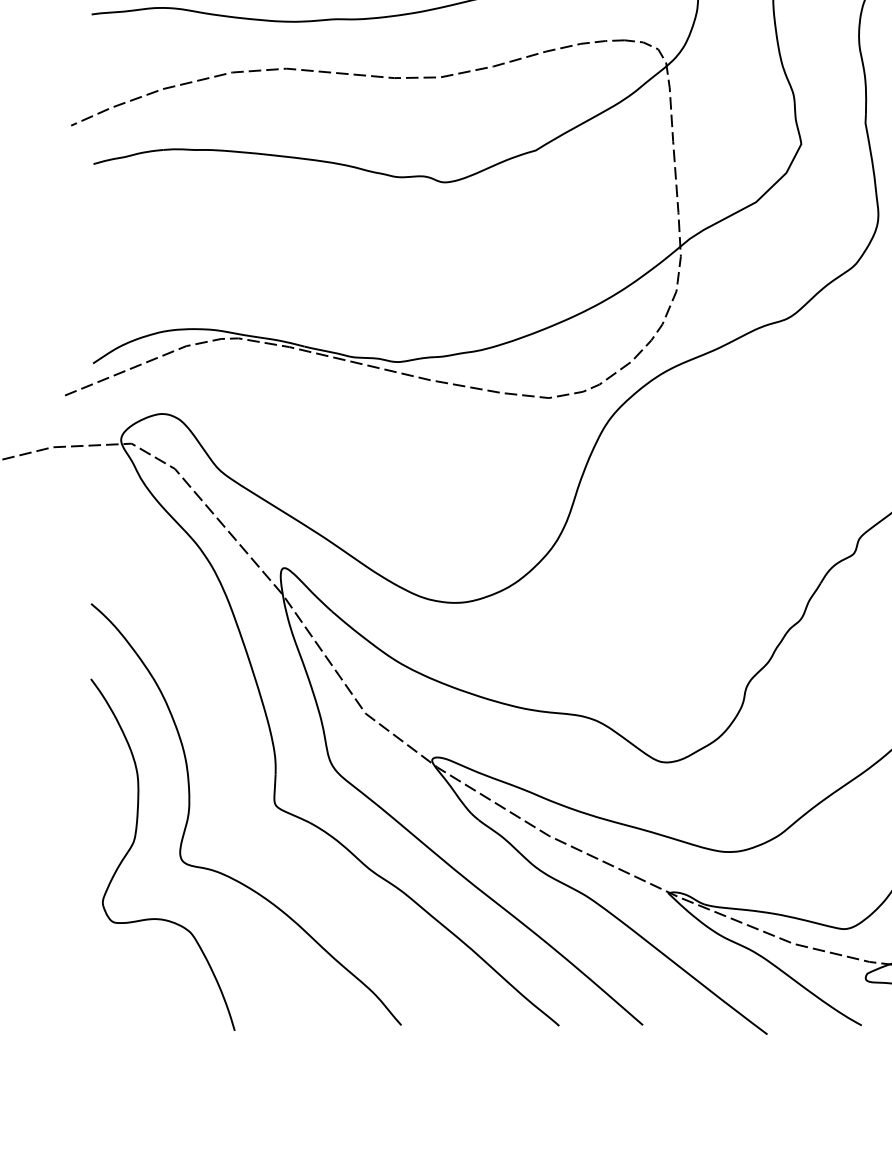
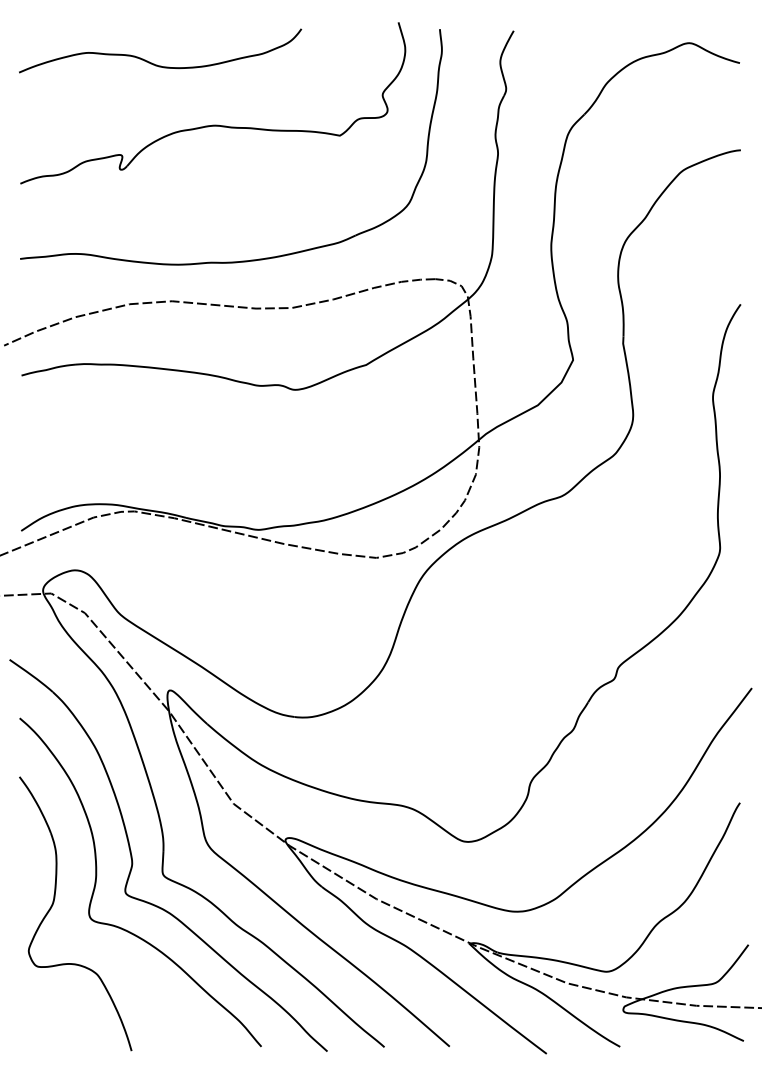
part: (237, 788) -> (133, 862), added

